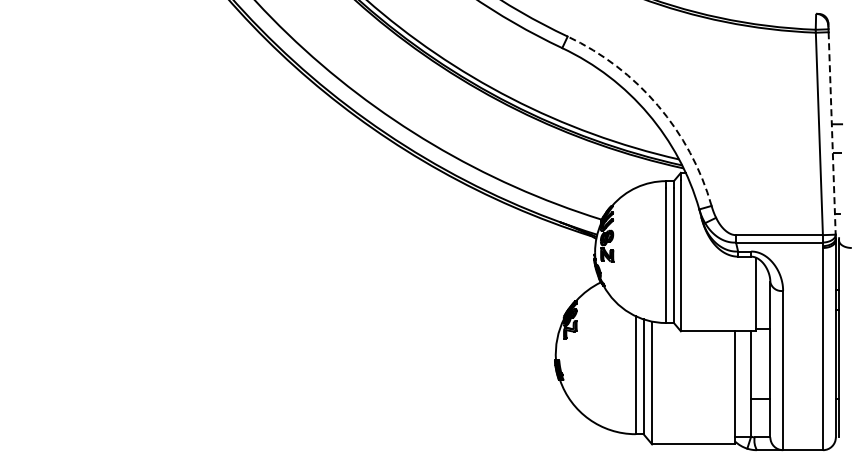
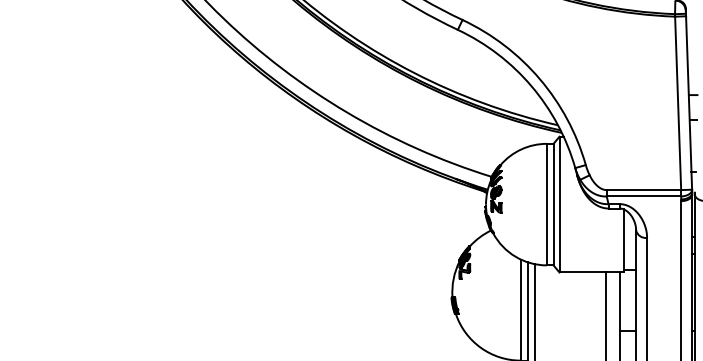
arc: (658, 105) -> (540, 79), dashed -> solid
line: (832, 133) -> (689, 103), dashed -> solid

